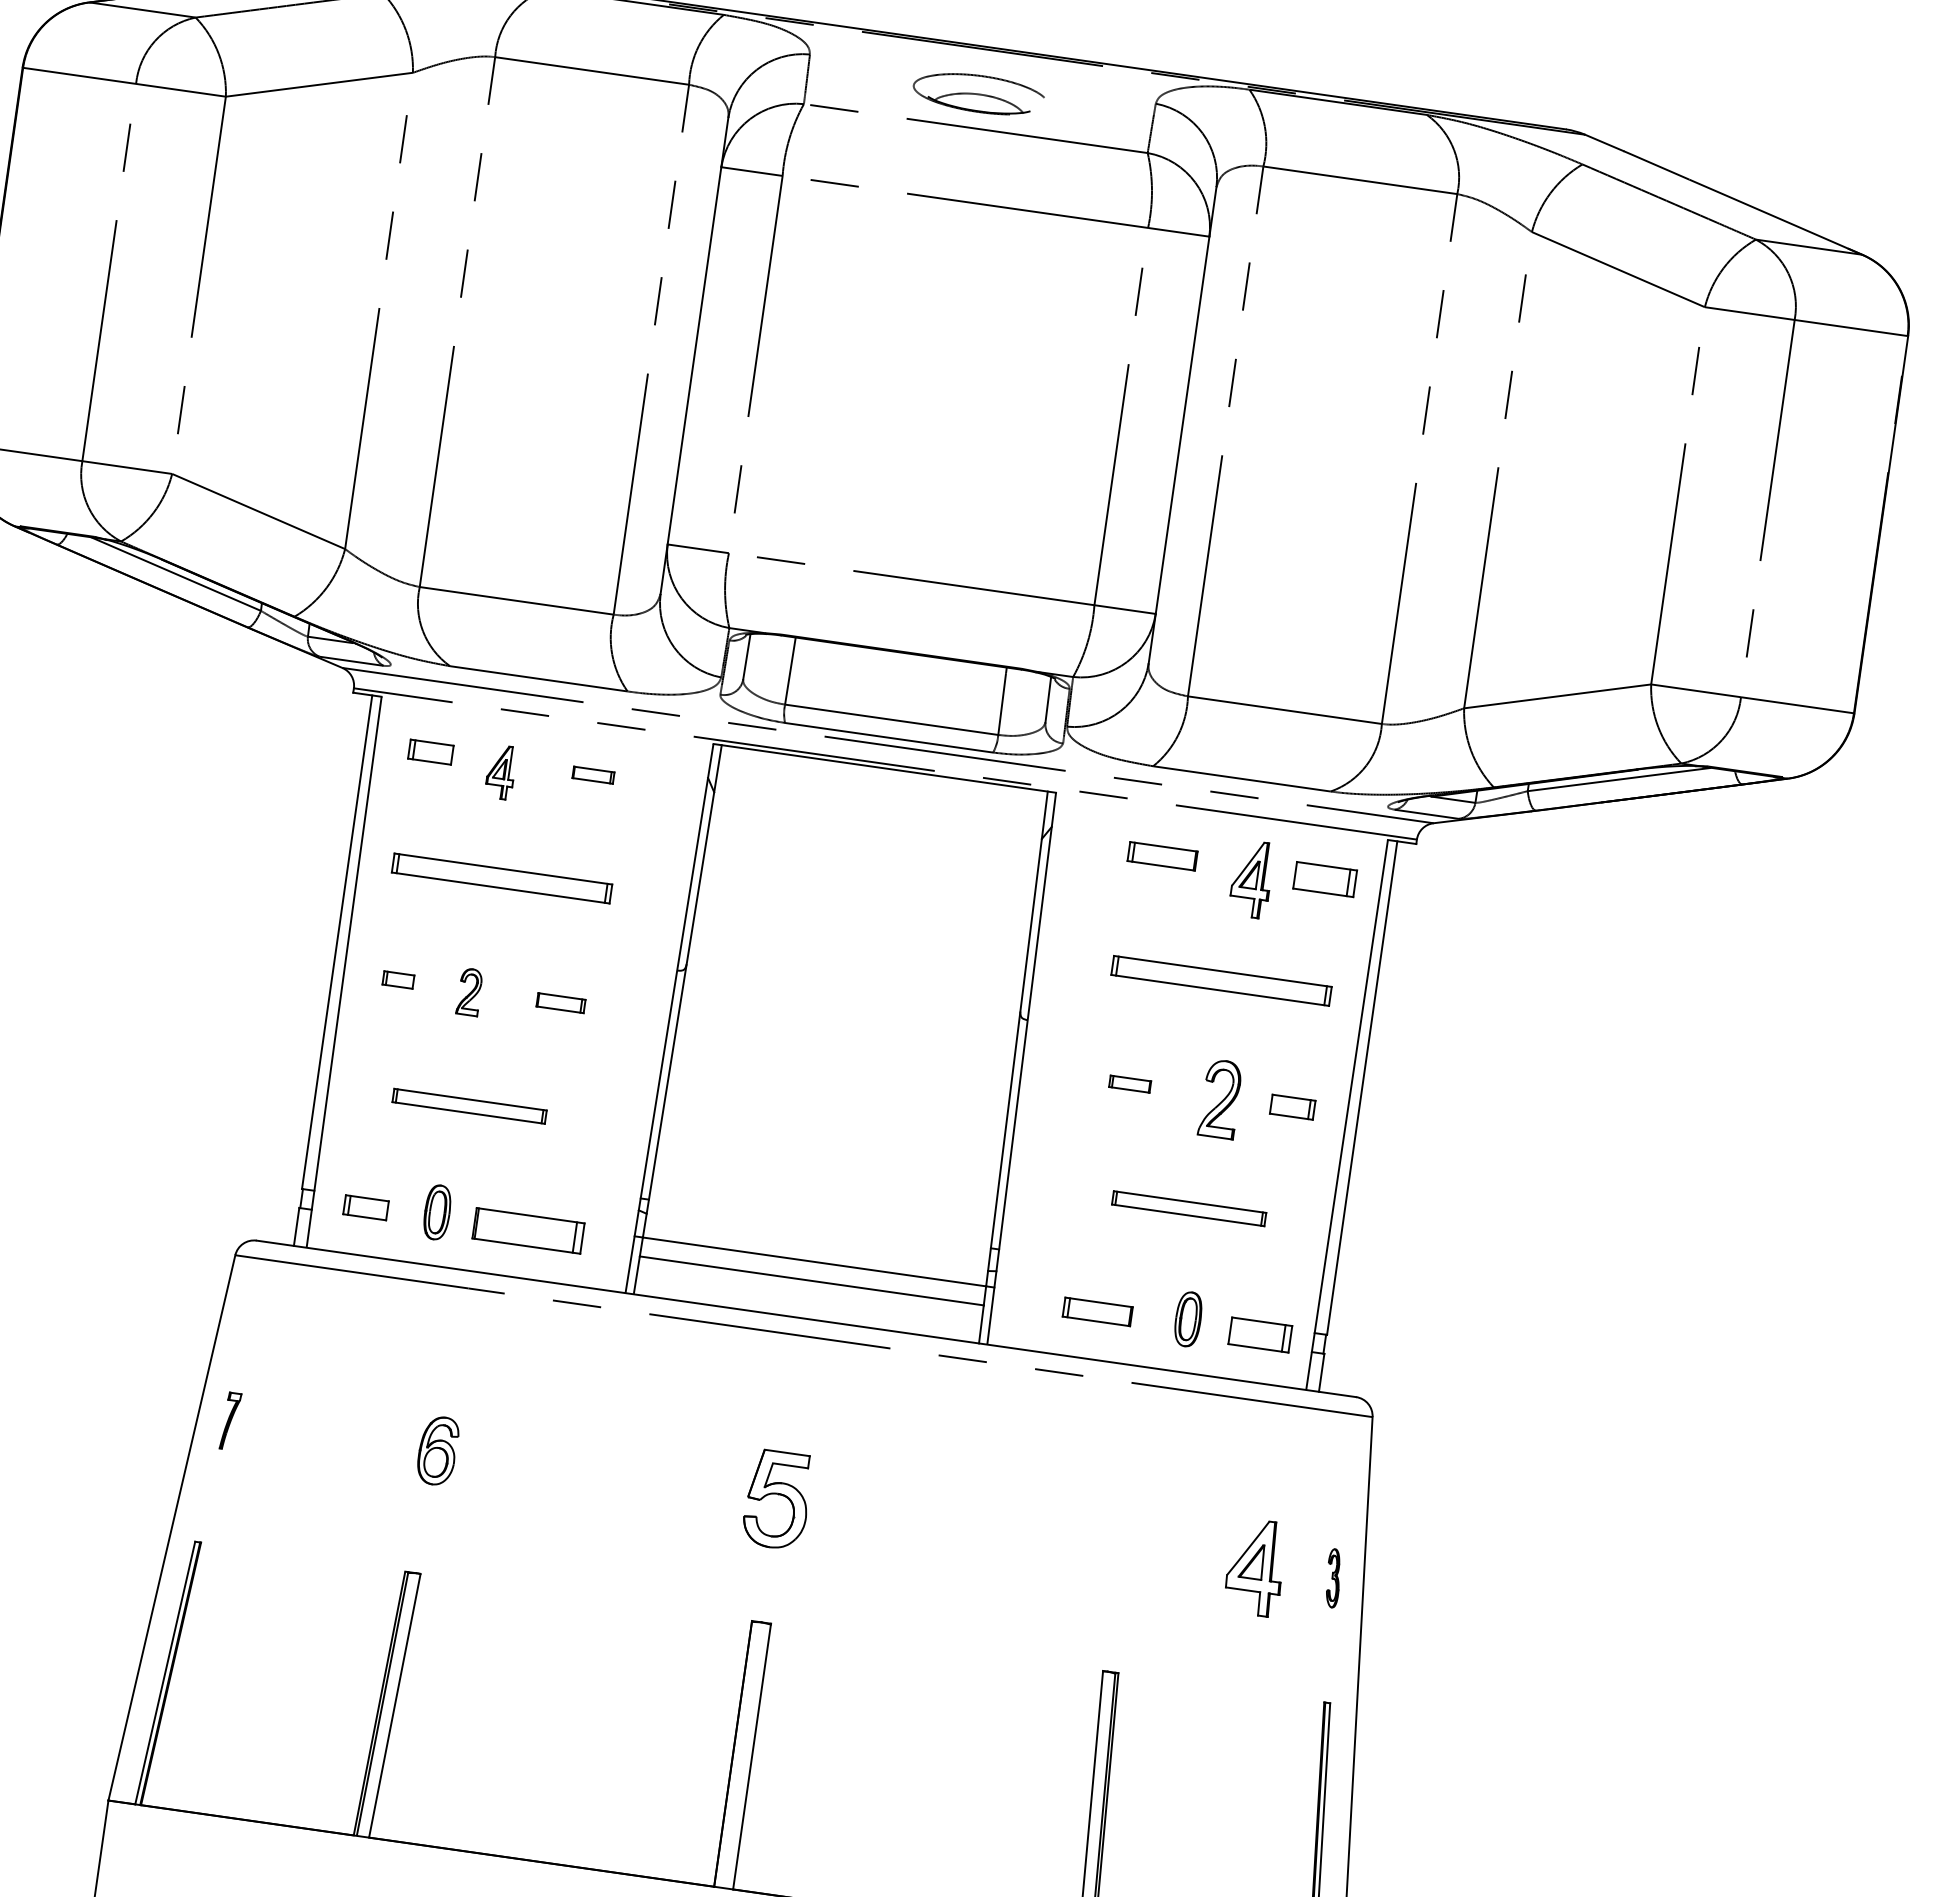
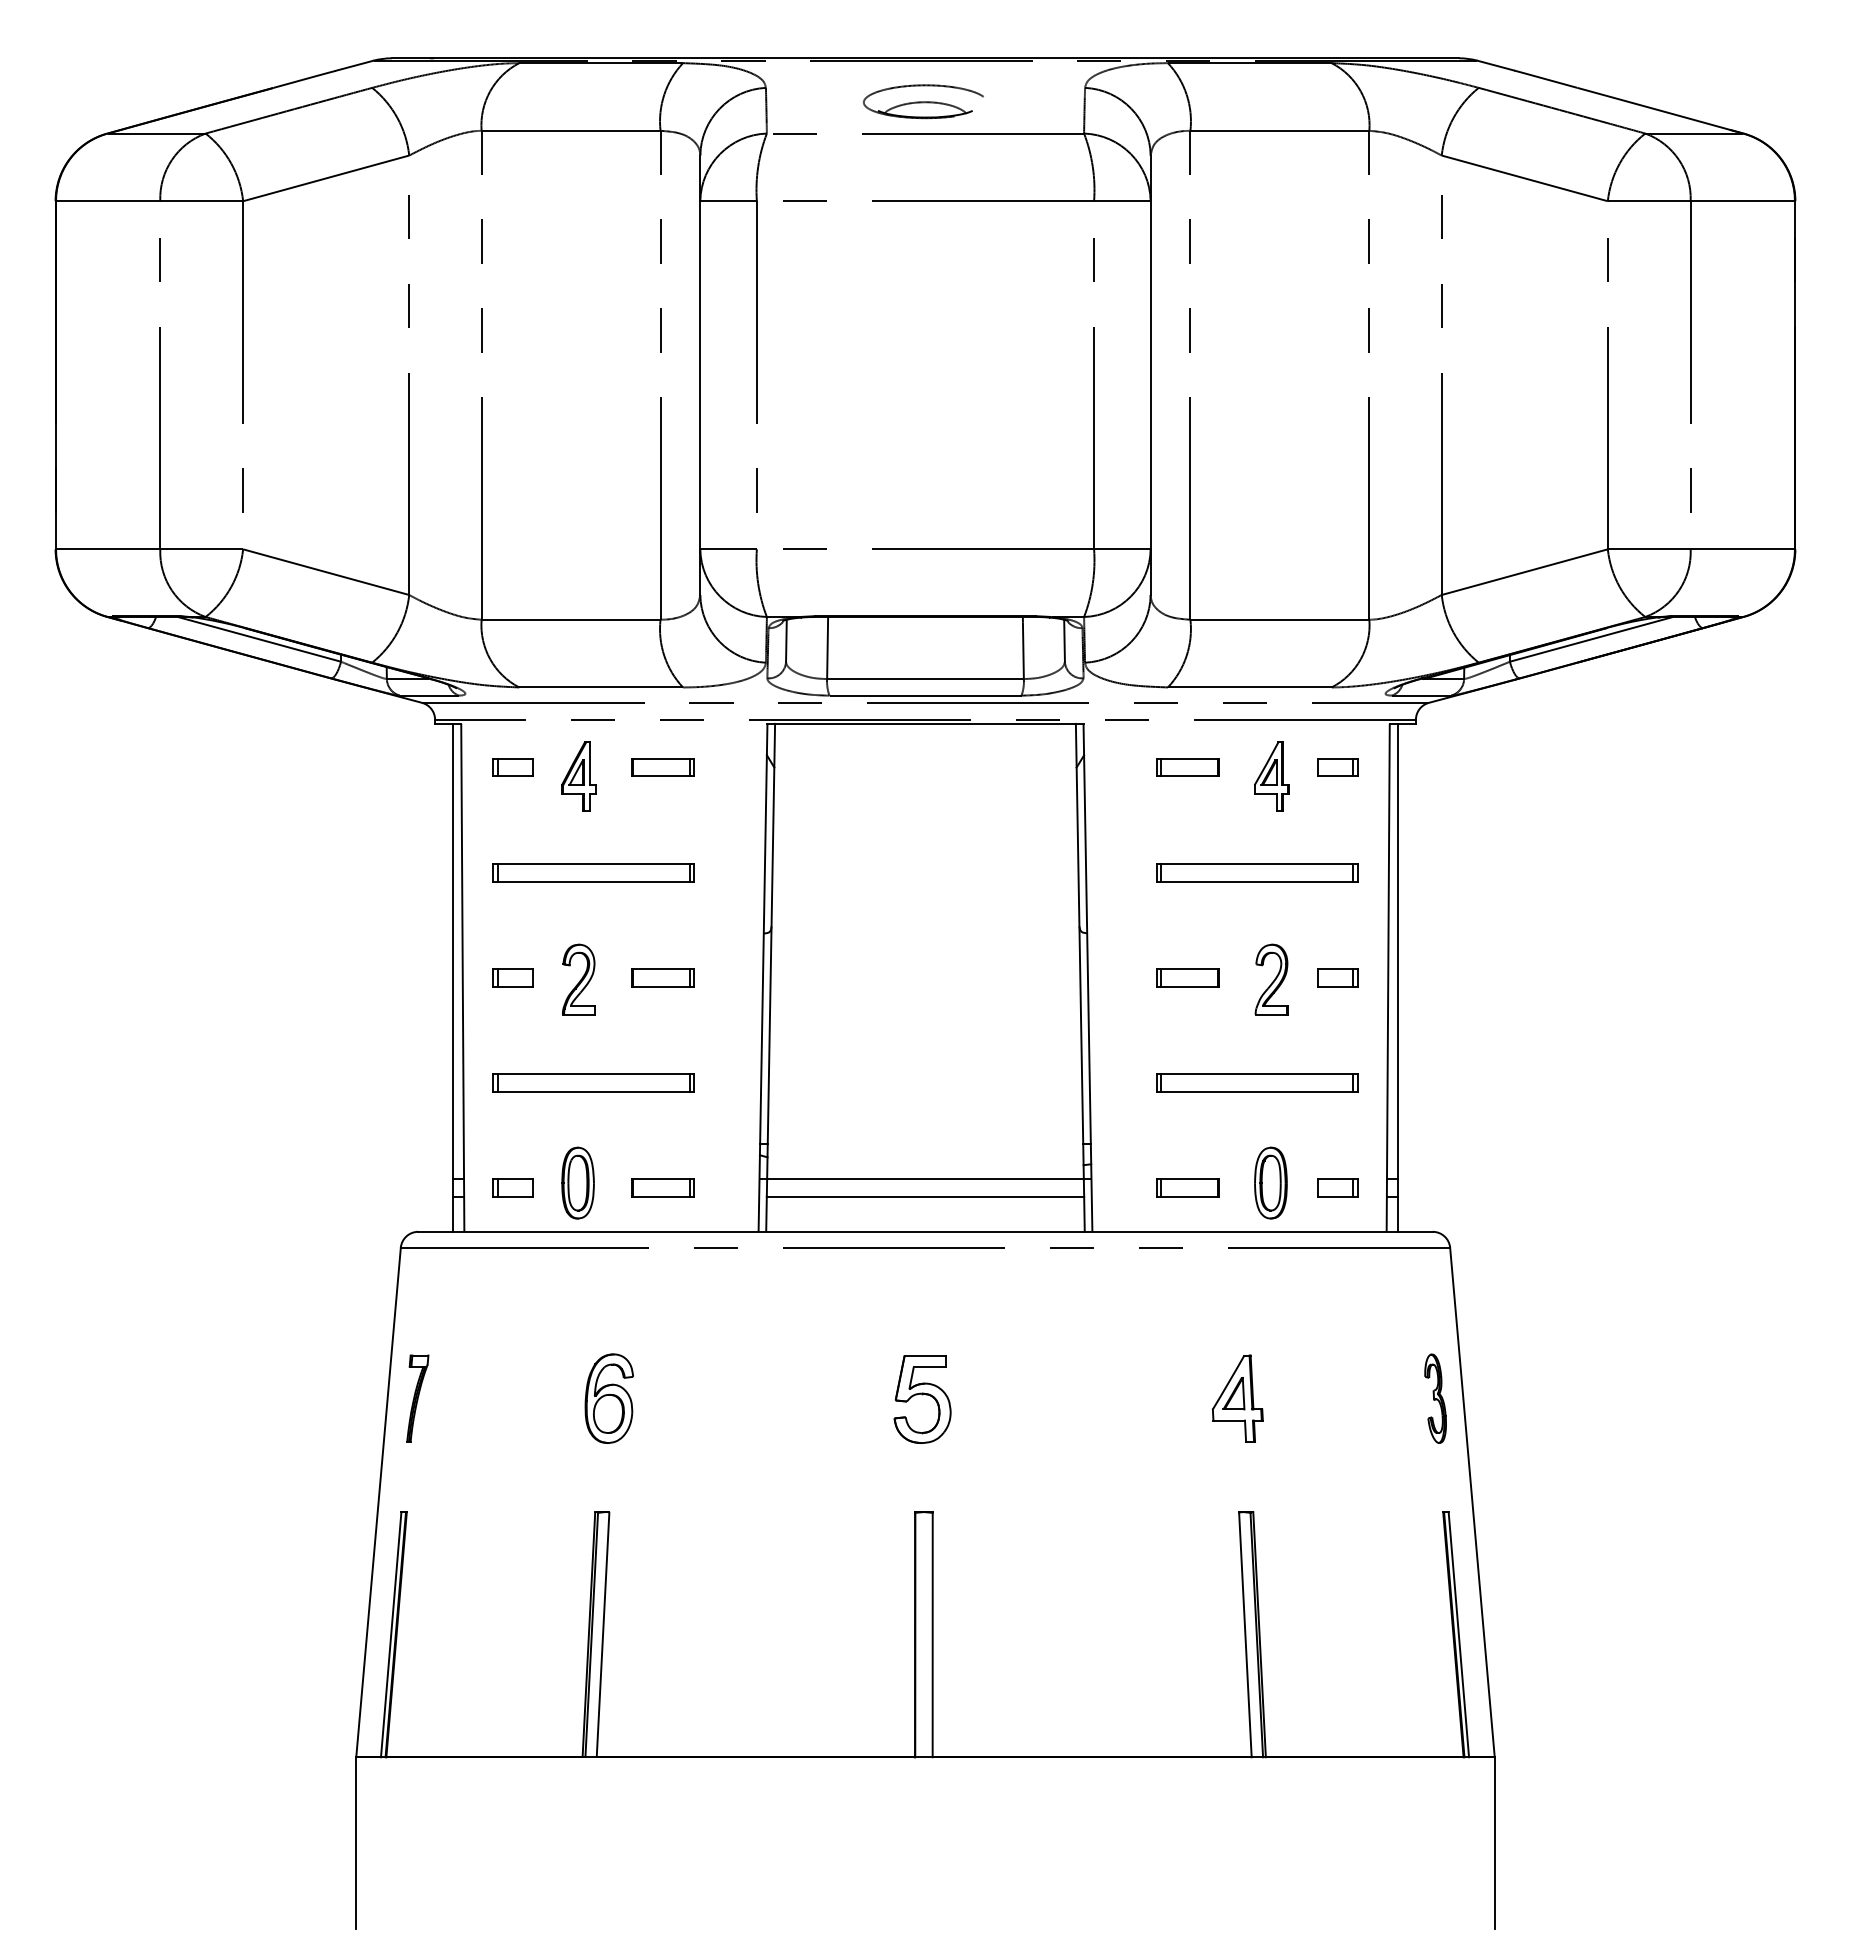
part: (500, 771) -> (578, 776), size x1.43
part: (593, 775) -> (662, 767), size x1.67
part: (1324, 879) -> (1337, 767), size x0.71
part: (398, 979) -> (512, 977), size x1.43
part: (469, 991) -> (578, 979), size x1.67
part: (560, 1002) -> (662, 977), size x1.43
part: (1129, 1083) -> (1187, 977), size x1.67
part: (469, 1105) -> (593, 1082), size x1.43
part: (1189, 1208) -> (1257, 1082), size x1.43
part: (436, 1211) -> (577, 1182), size x1.43
part: (528, 1230) -> (662, 1187), size x0.62
part: (1187, 1318) -> (1270, 1182), size x1.43
part: (1259, 1334) -> (1337, 1187), size x0.71
part: (230, 1421) -> (417, 1398), size x1.67
part: (437, 1450) -> (608, 1398), size x1.43
part: (1255, 1567) -> (1237, 1398), moved
part: (1333, 1578) -> (1435, 1398), size x1.67

